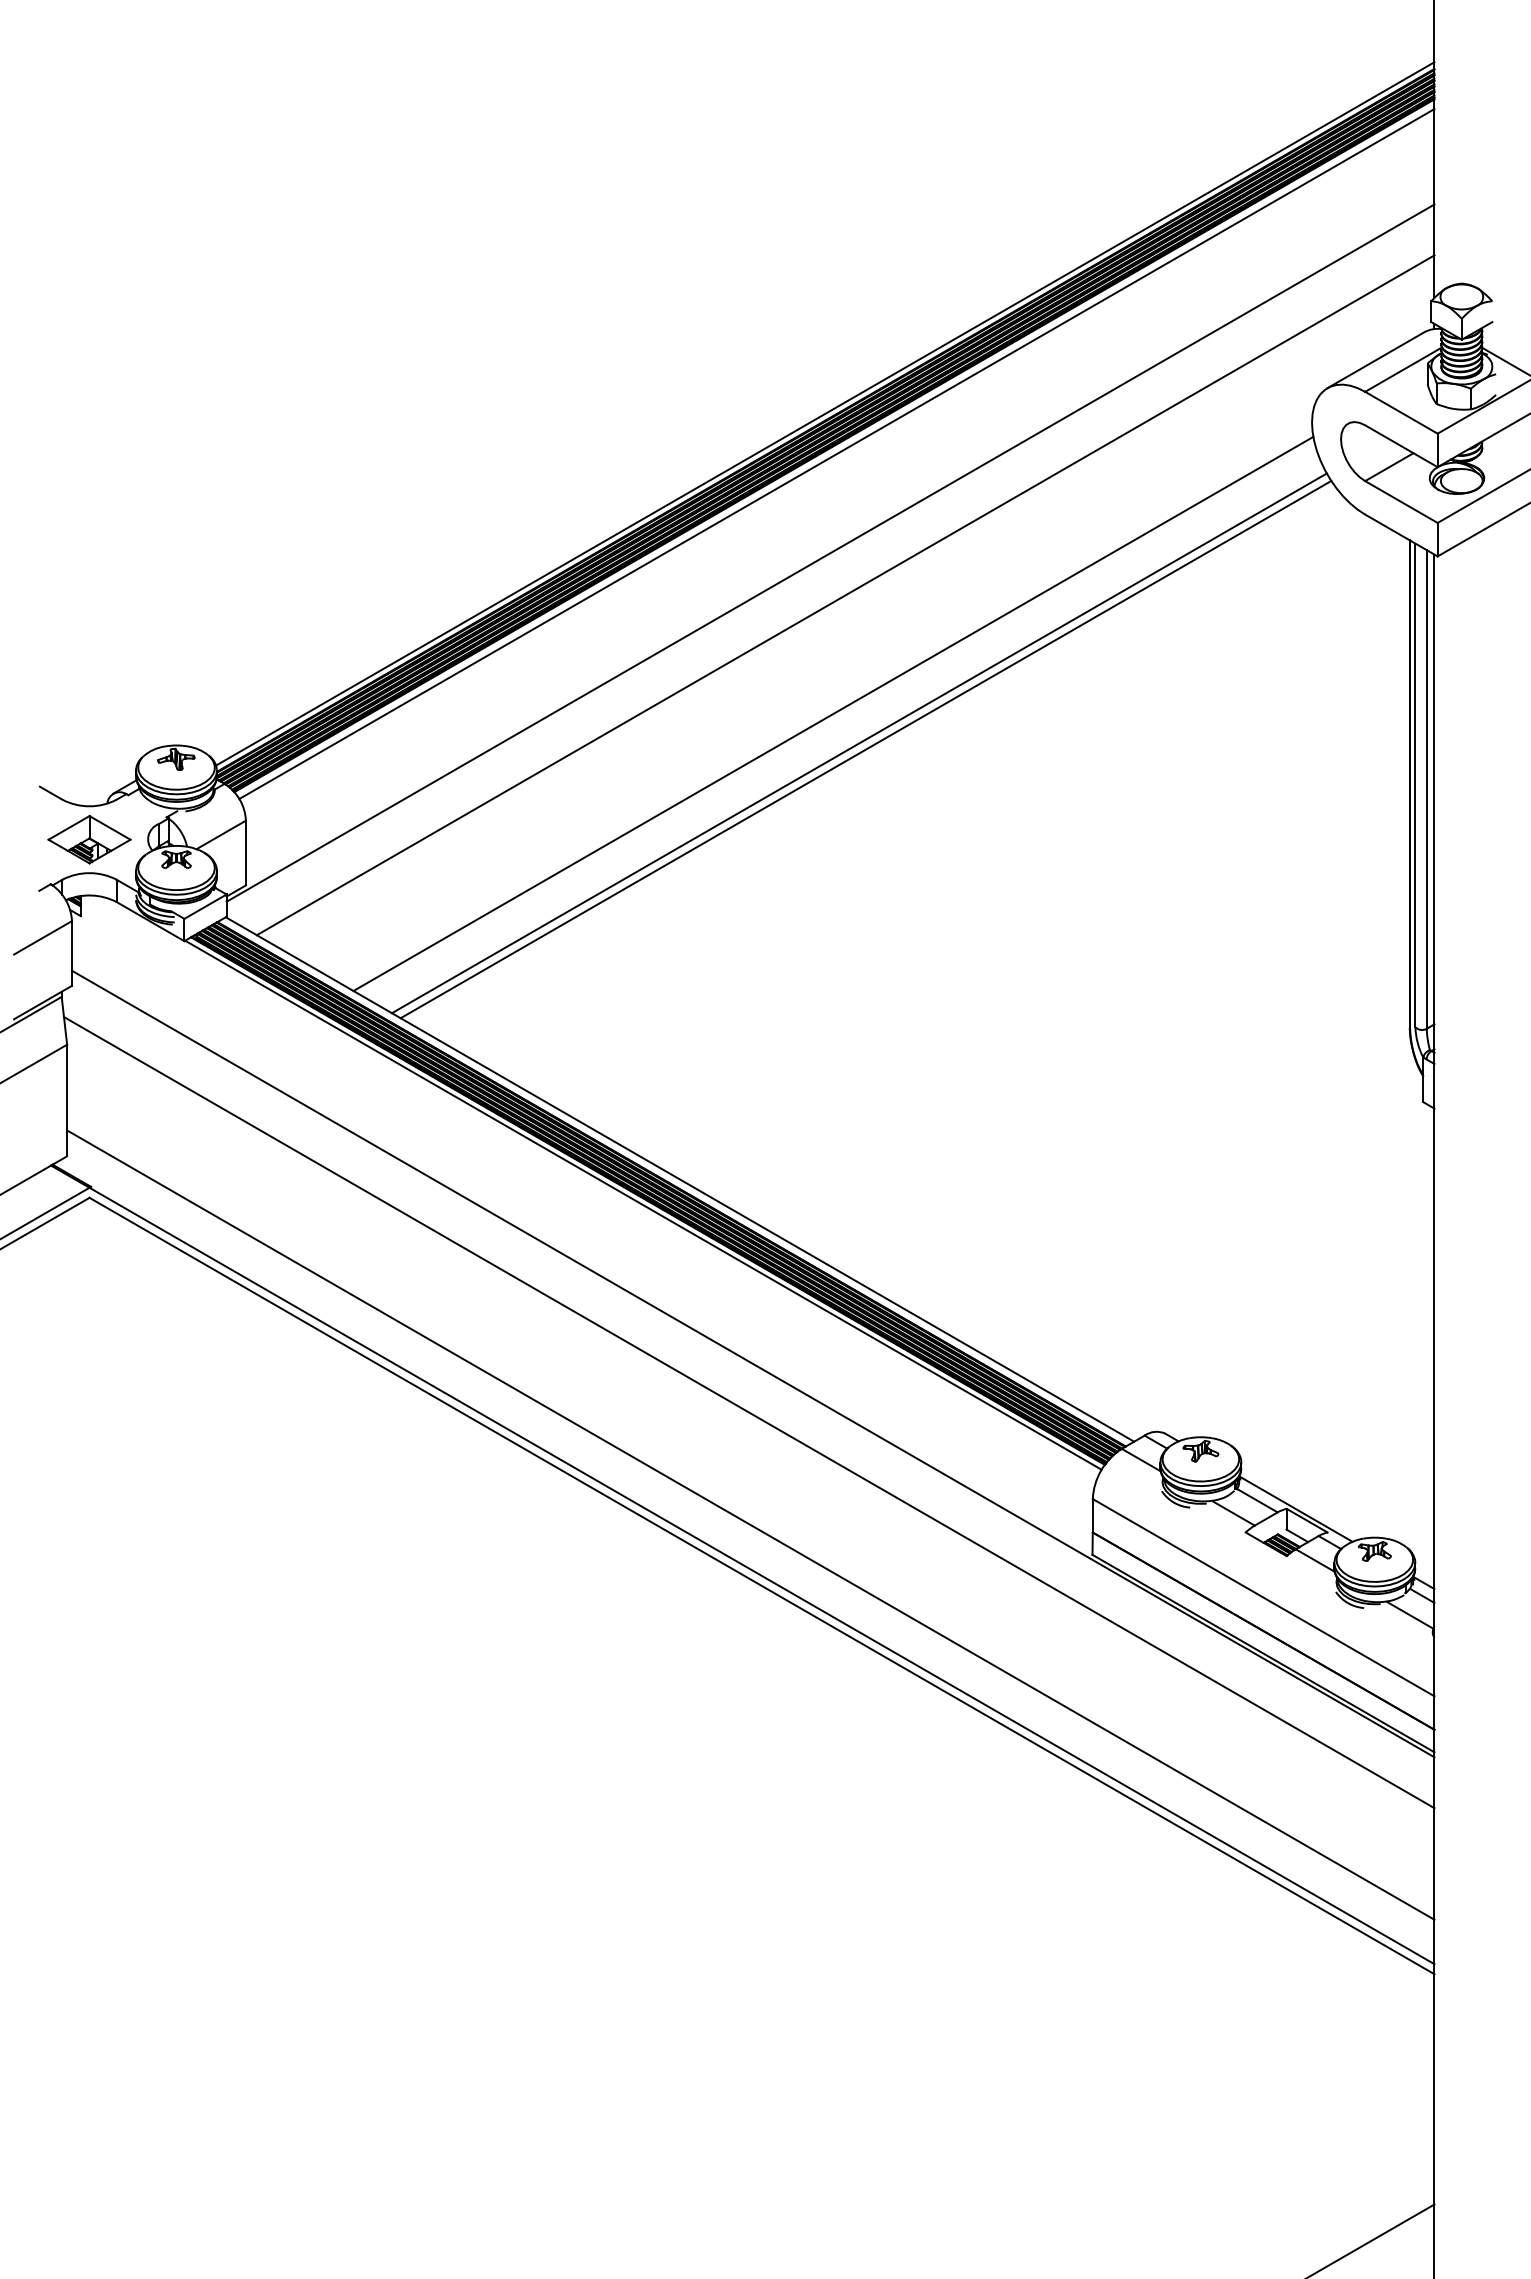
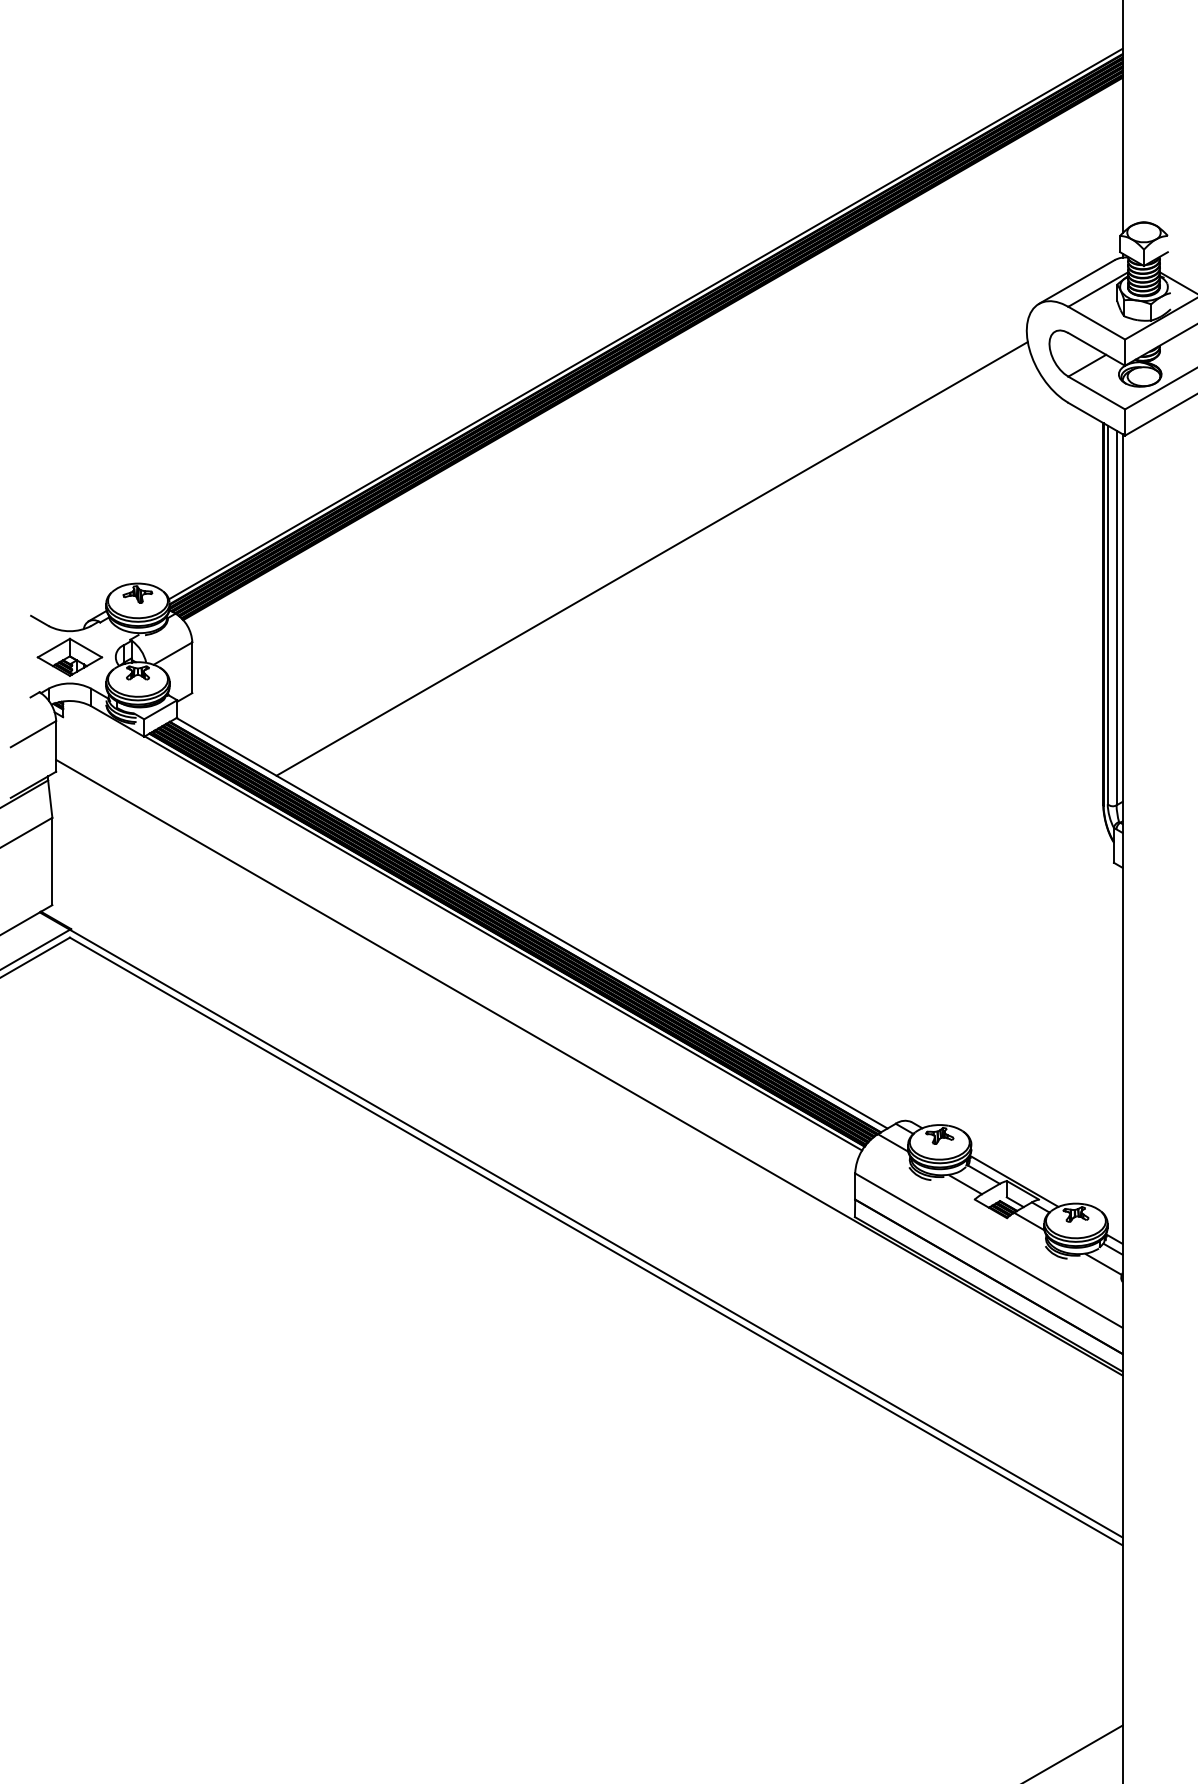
line: (836, 454) -> (654, 355), removed
line: (830, 552) -> (649, 432), removed
line: (845, 595) -> (661, 466), removed
line: (858, 743) -> (671, 582), removed
line: (865, 749) -> (677, 586), removed
line: (748, 1412) -> (585, 1105), removed
line: (750, 1524) -> (587, 1193), removed

